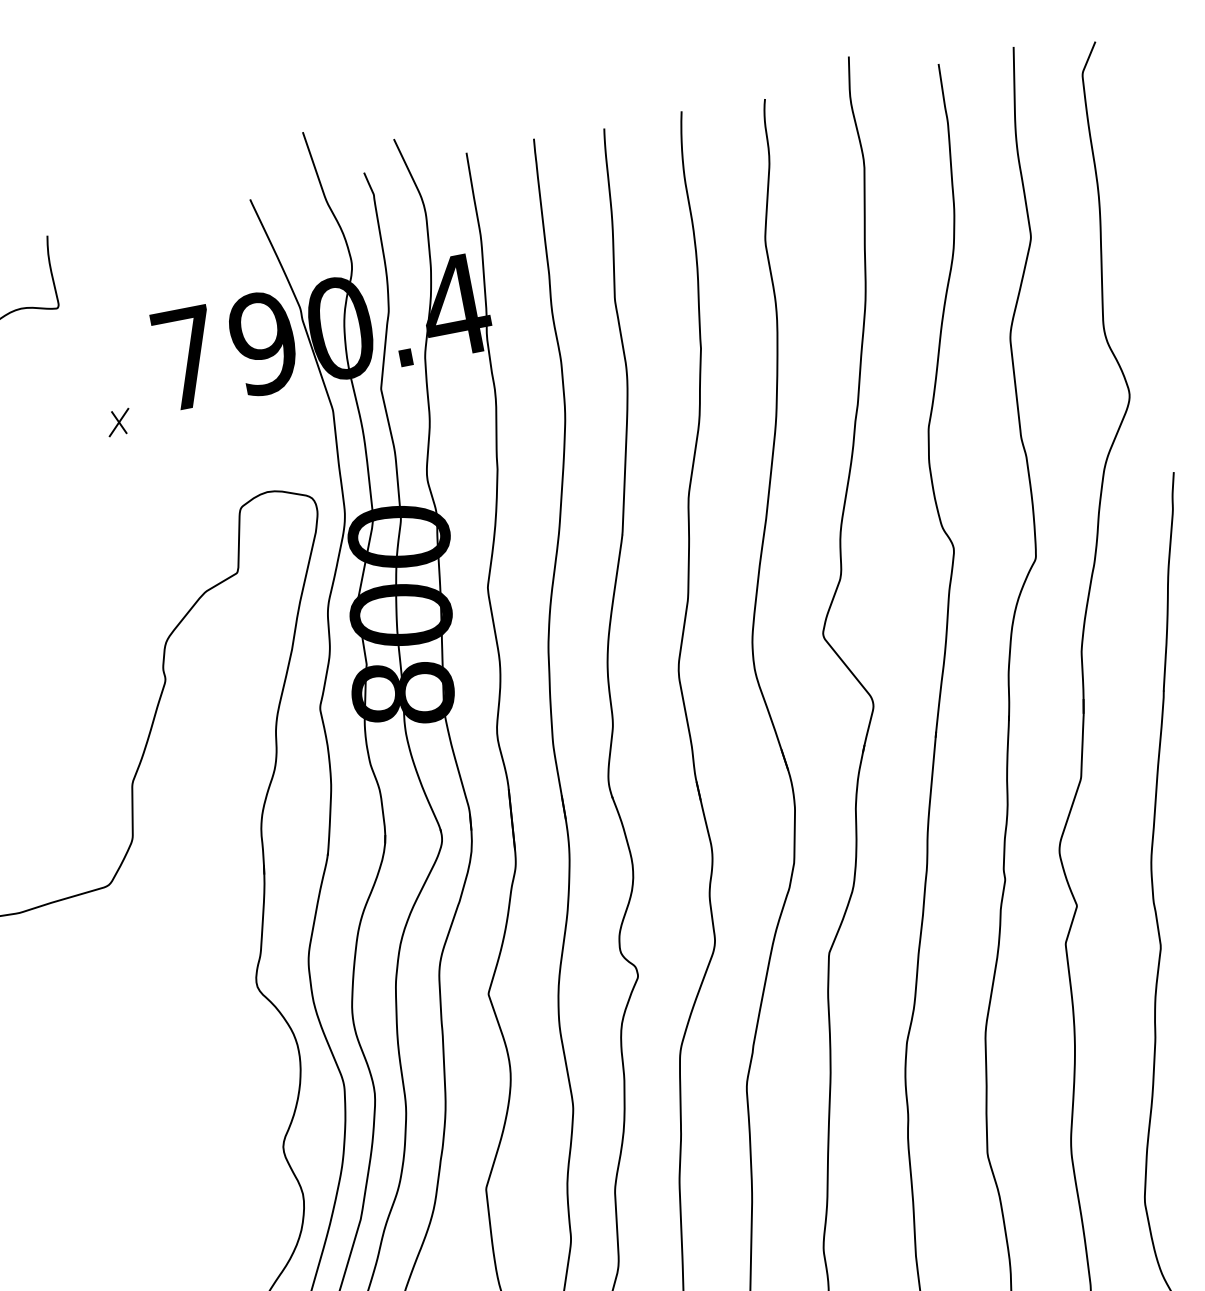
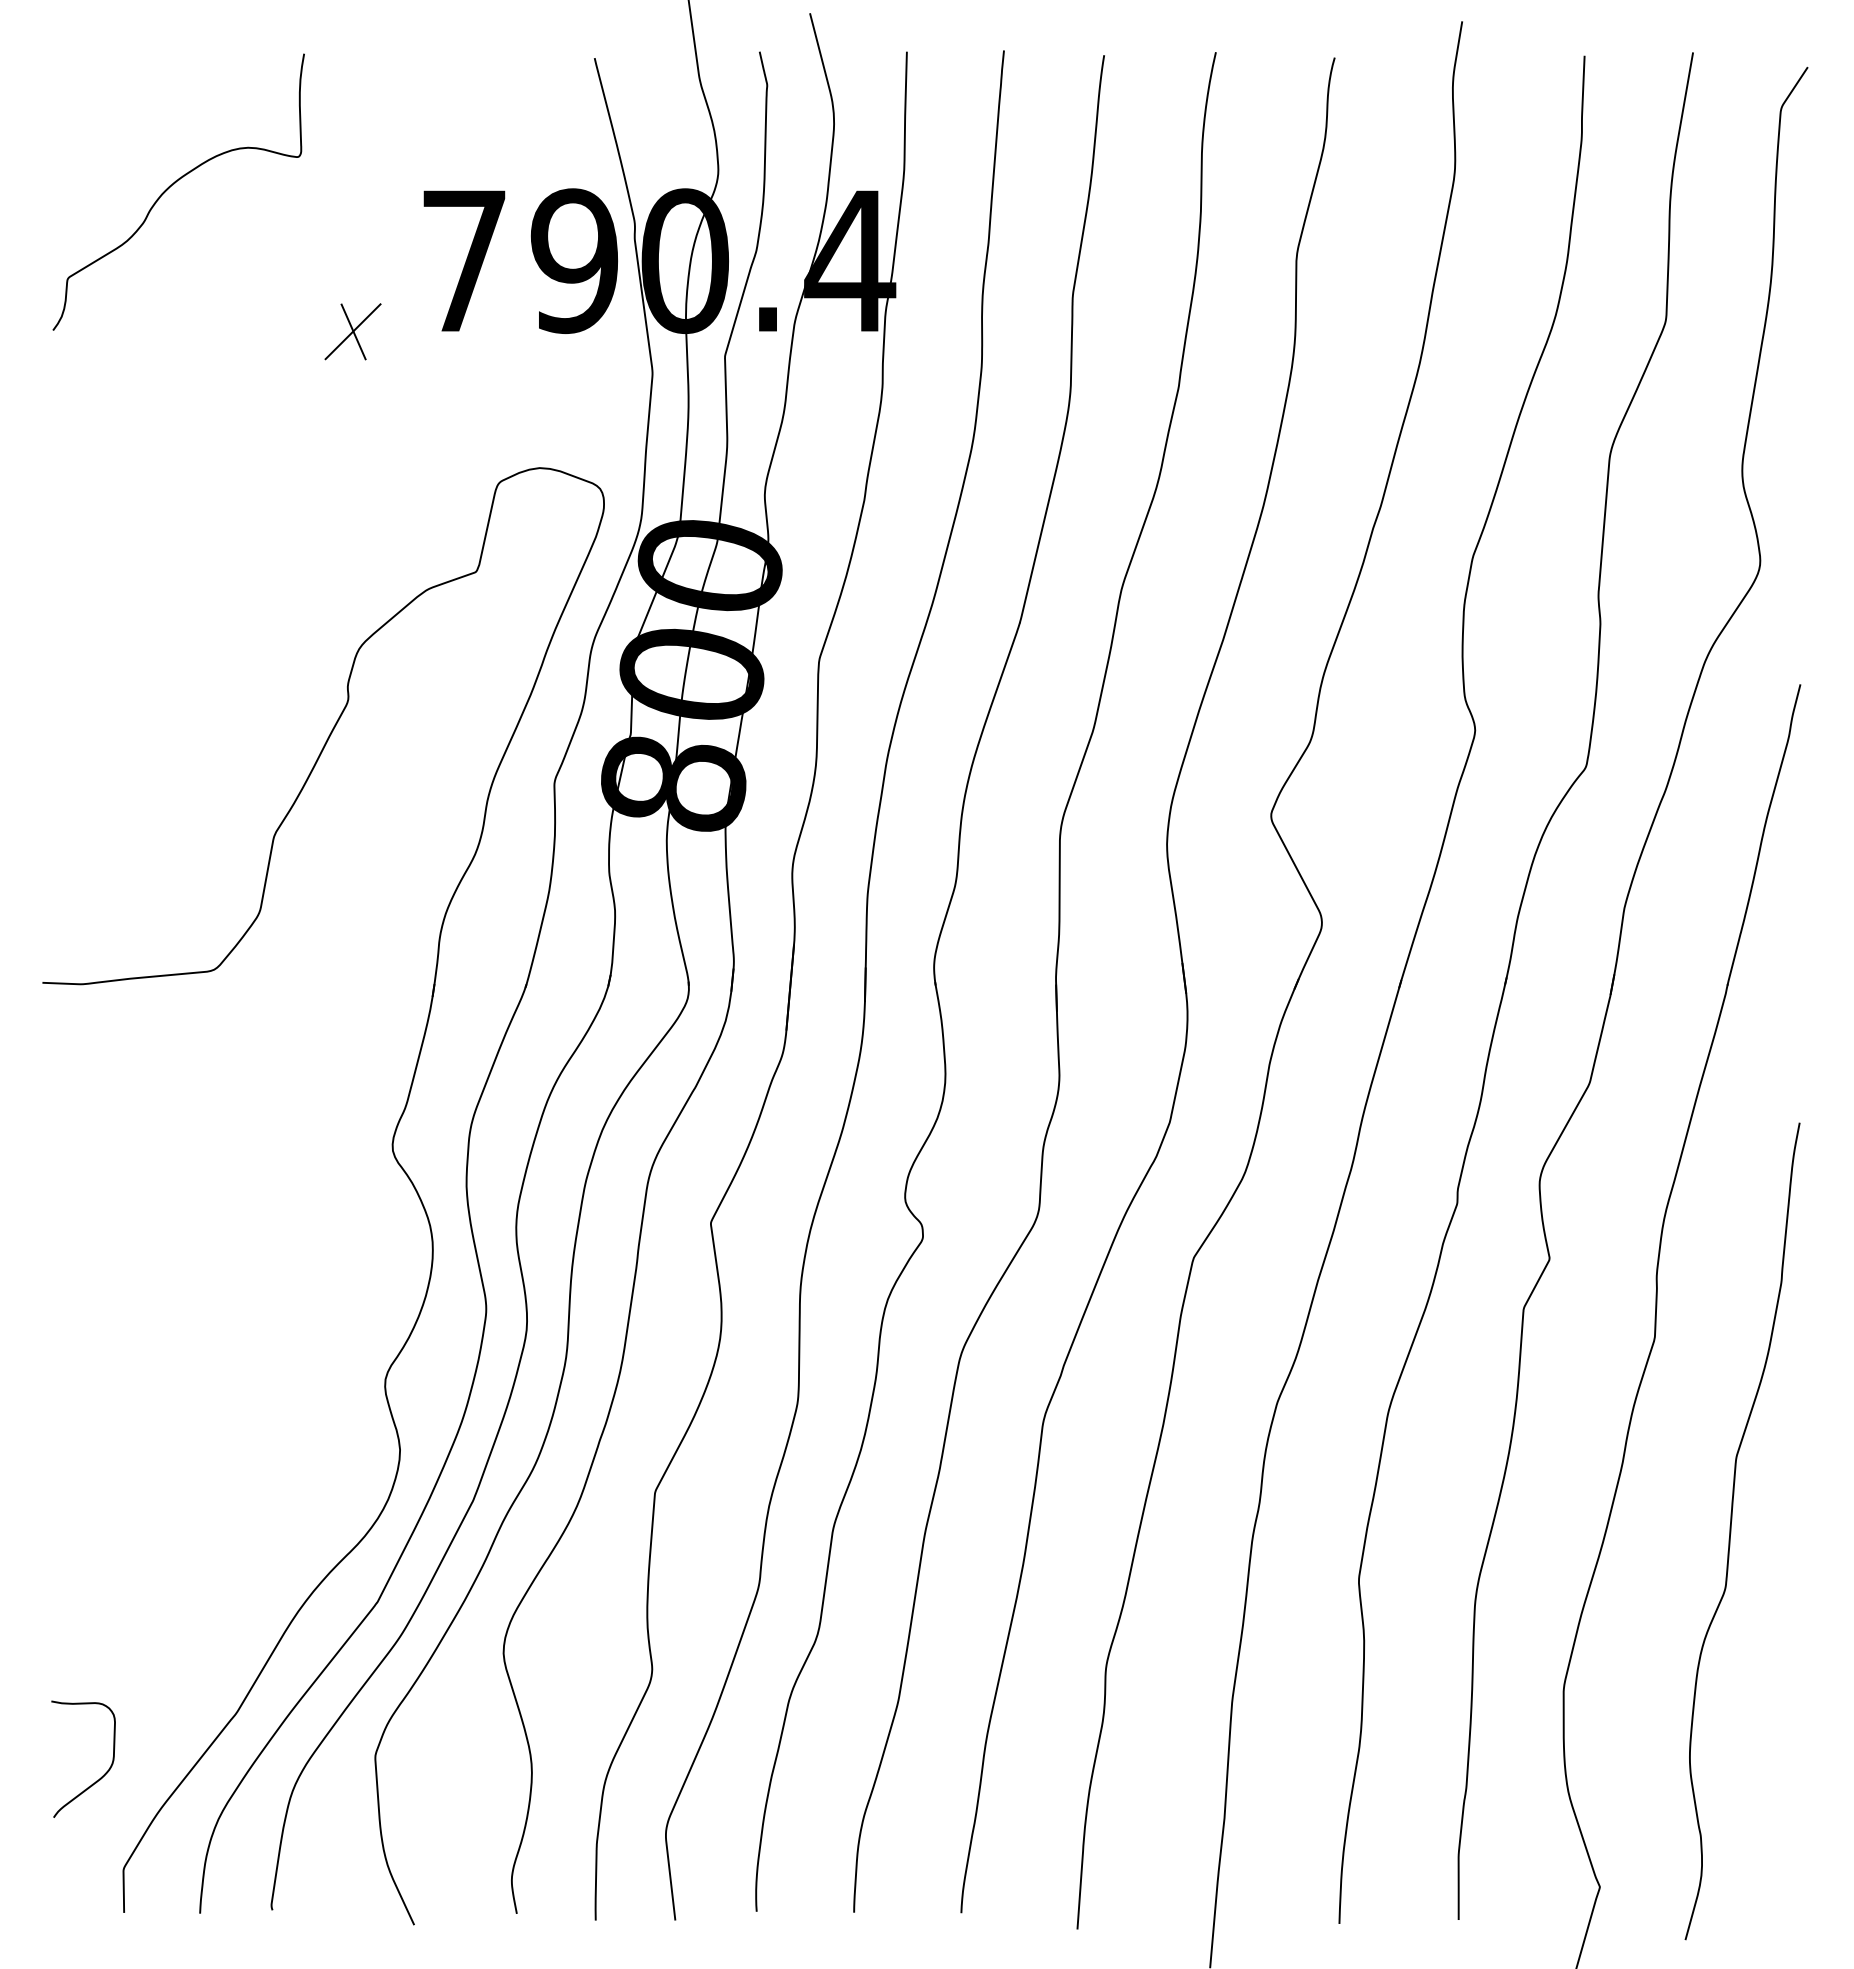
part: (118, 422) -> (352, 331), size x1.67

